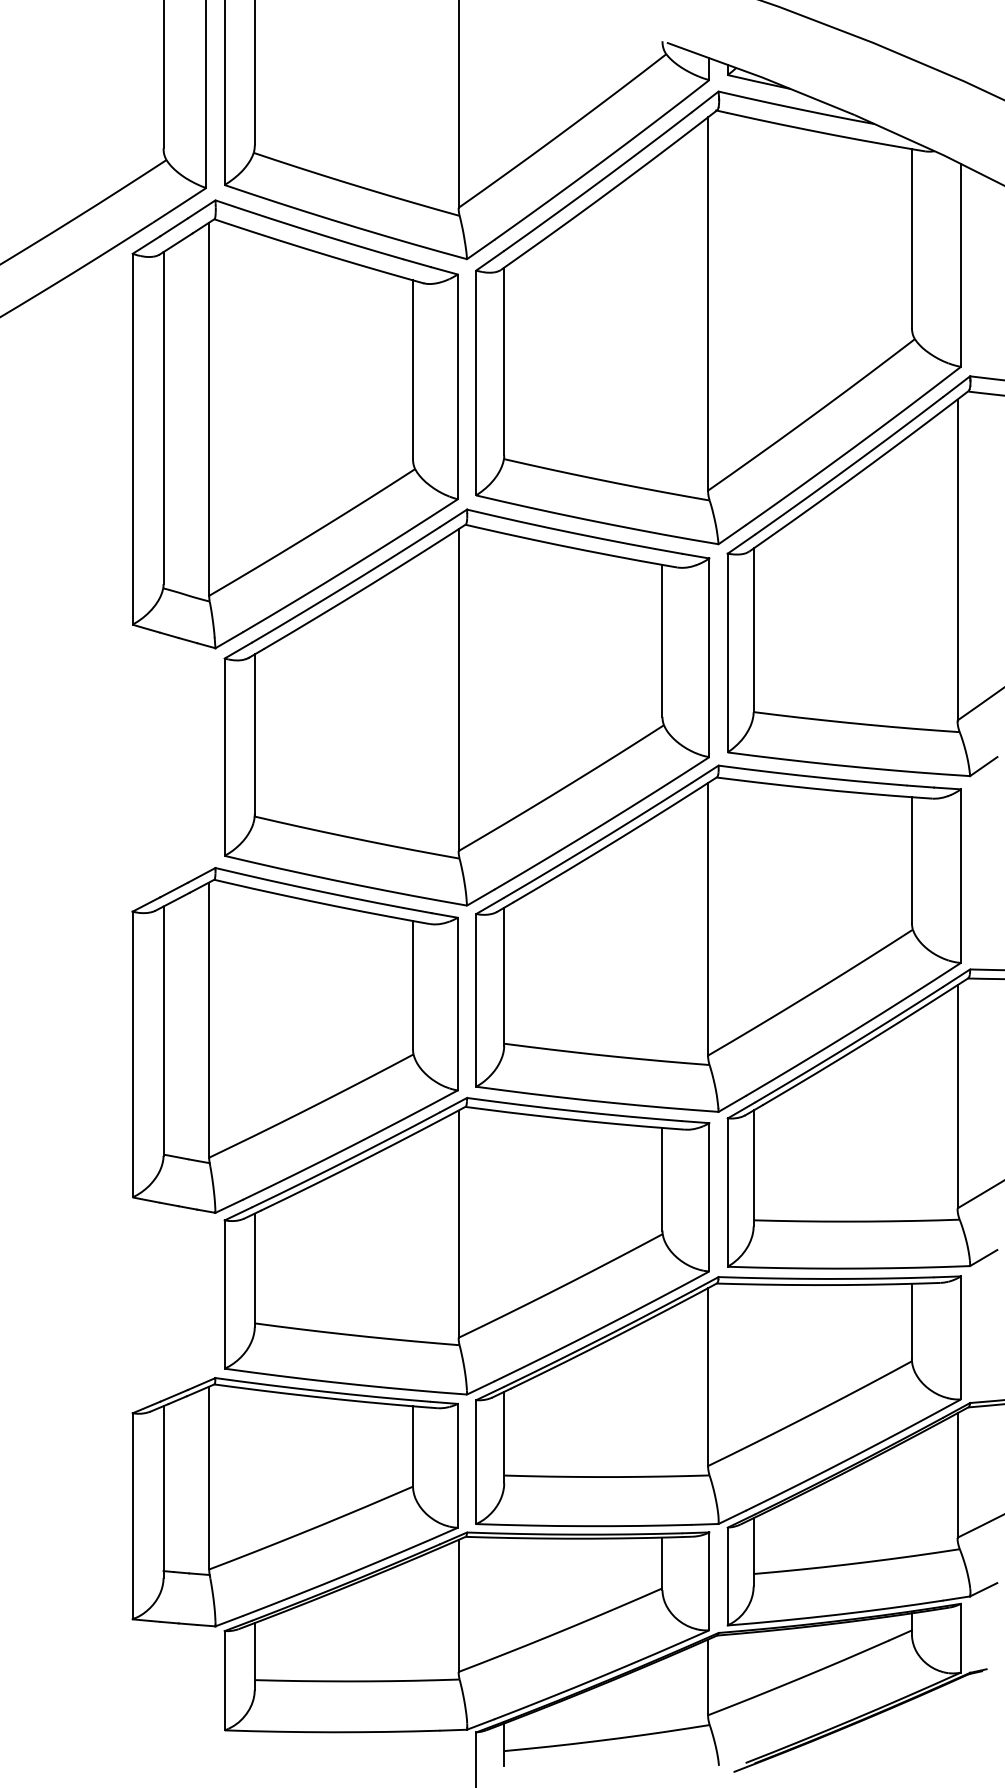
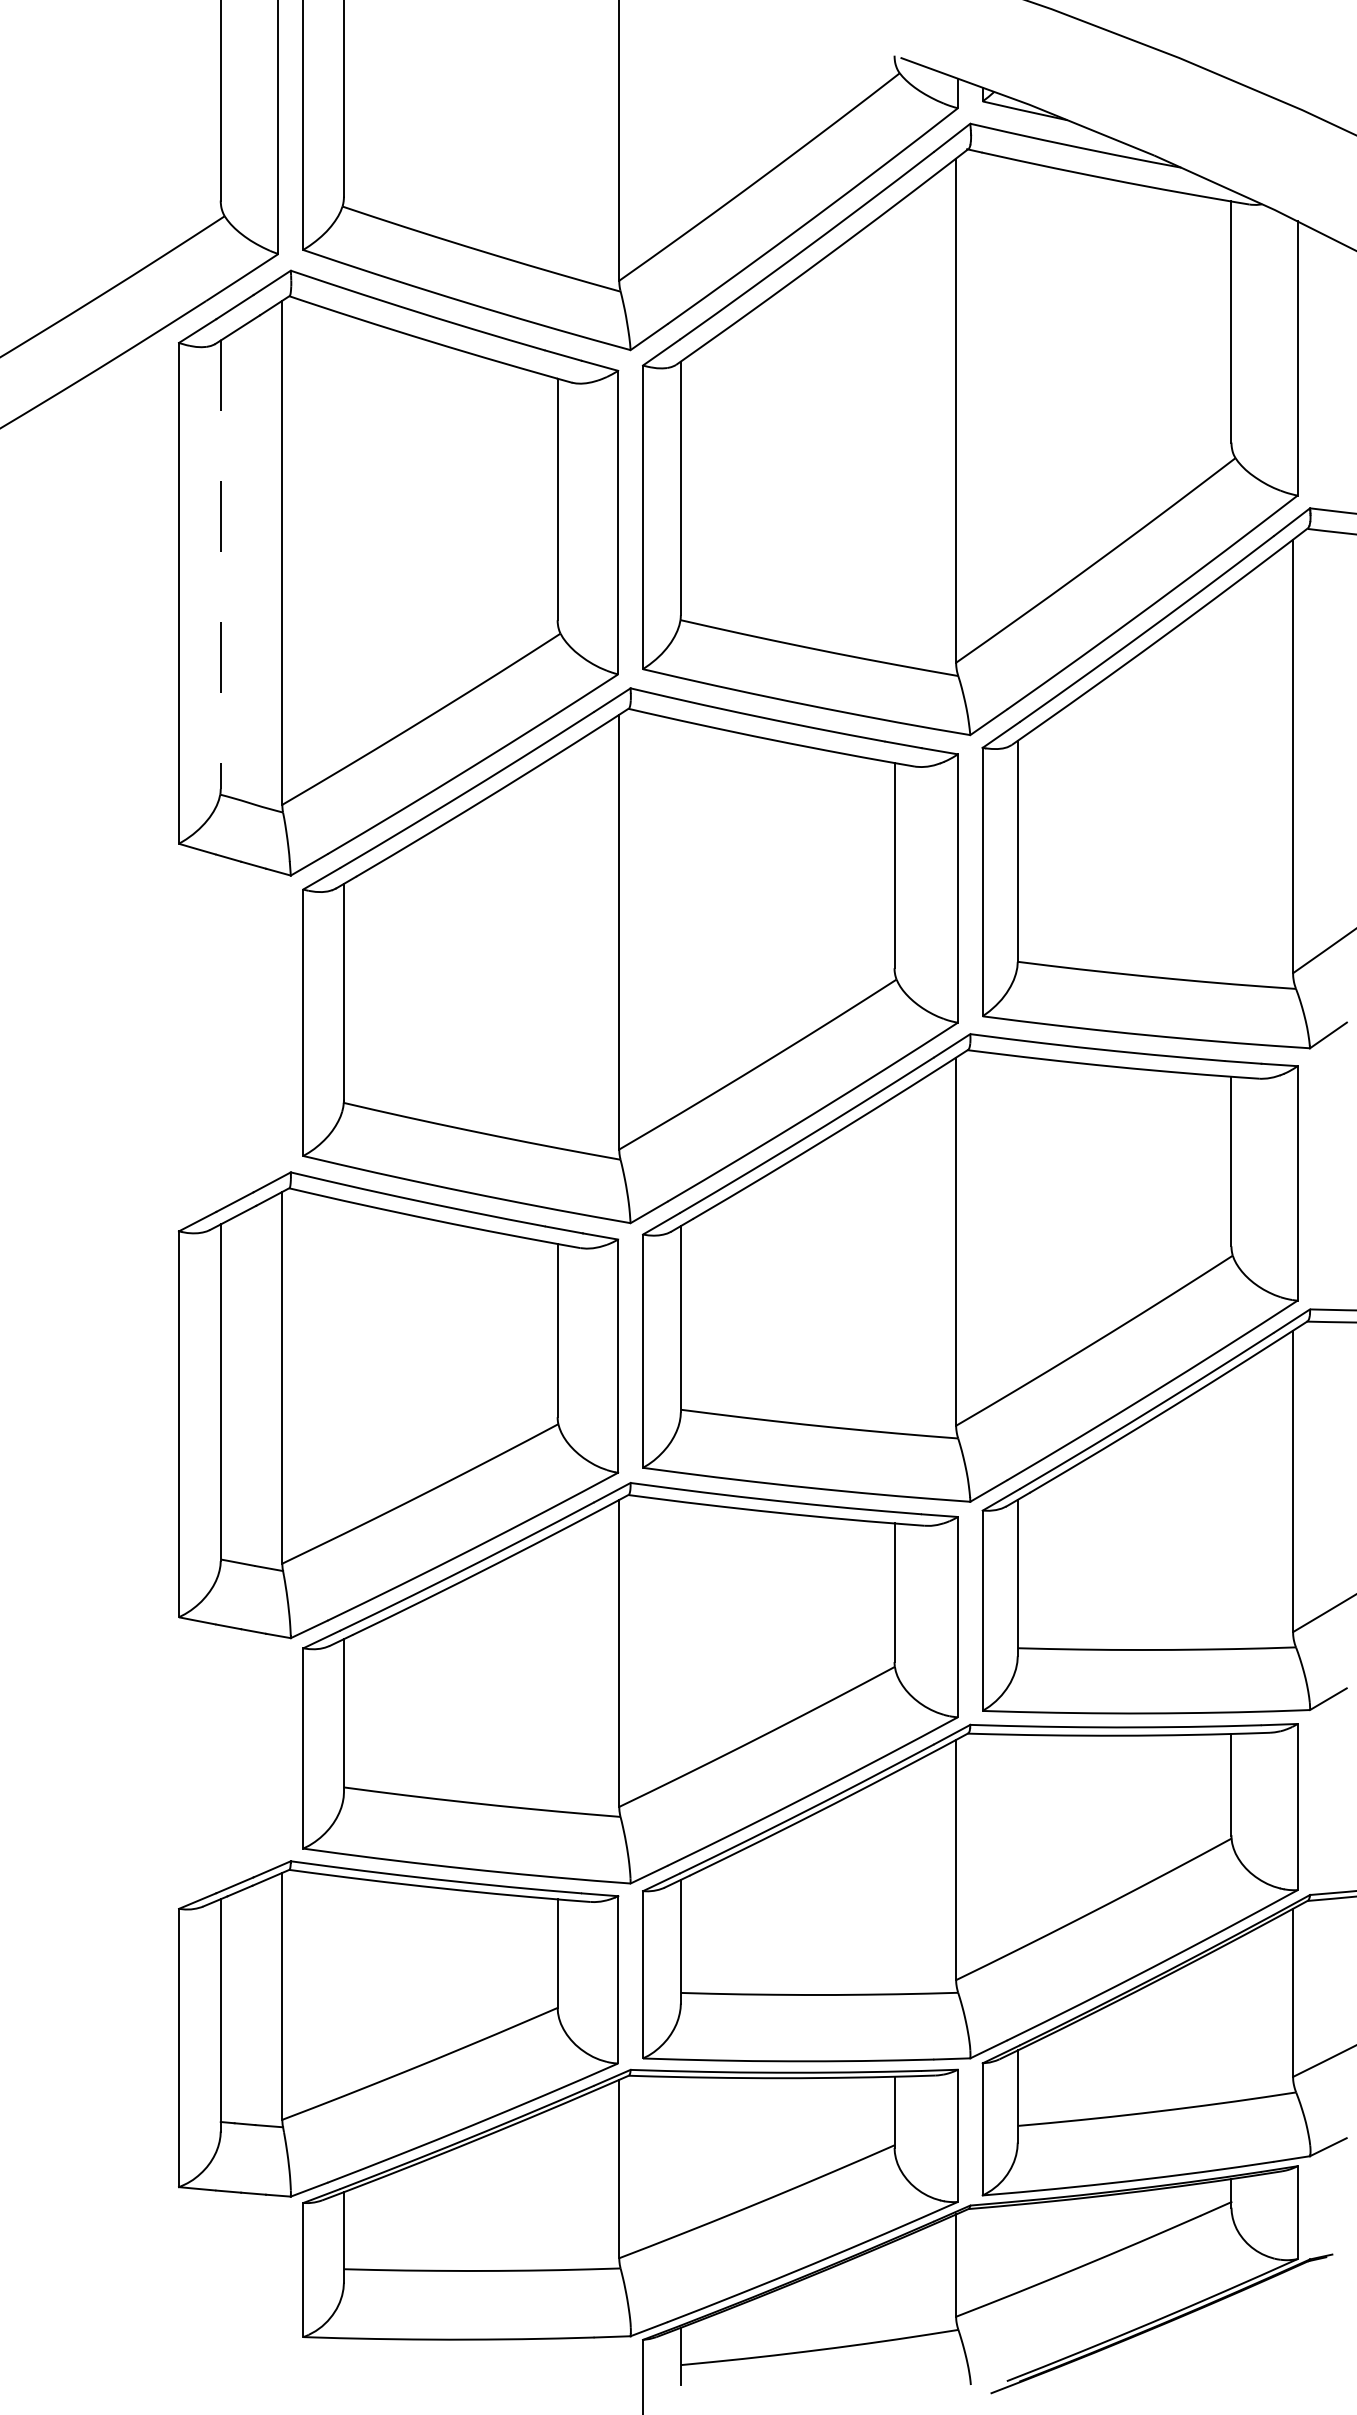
line: (163, 418) -> (220, 565), solid -> dashed

